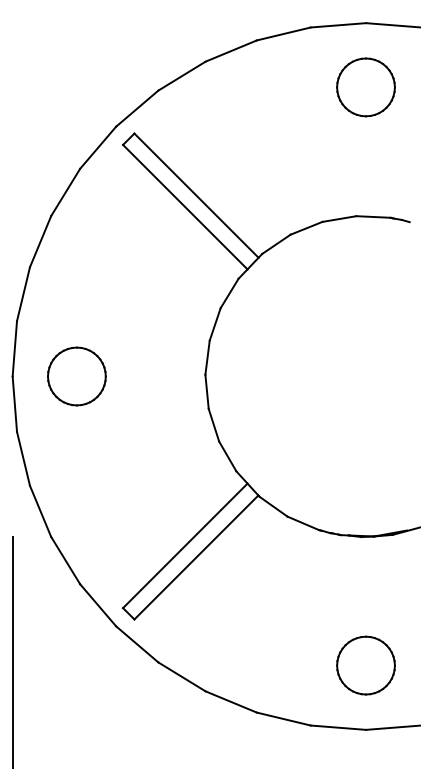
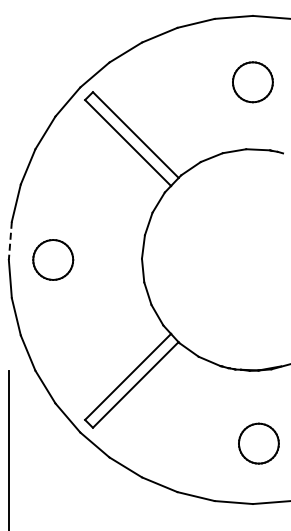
part: (365, 87) -> (252, 82), moved
line: (15, 349) -> (10, 241), solid -> dashed
part: (365, 665) -> (258, 443), moved

